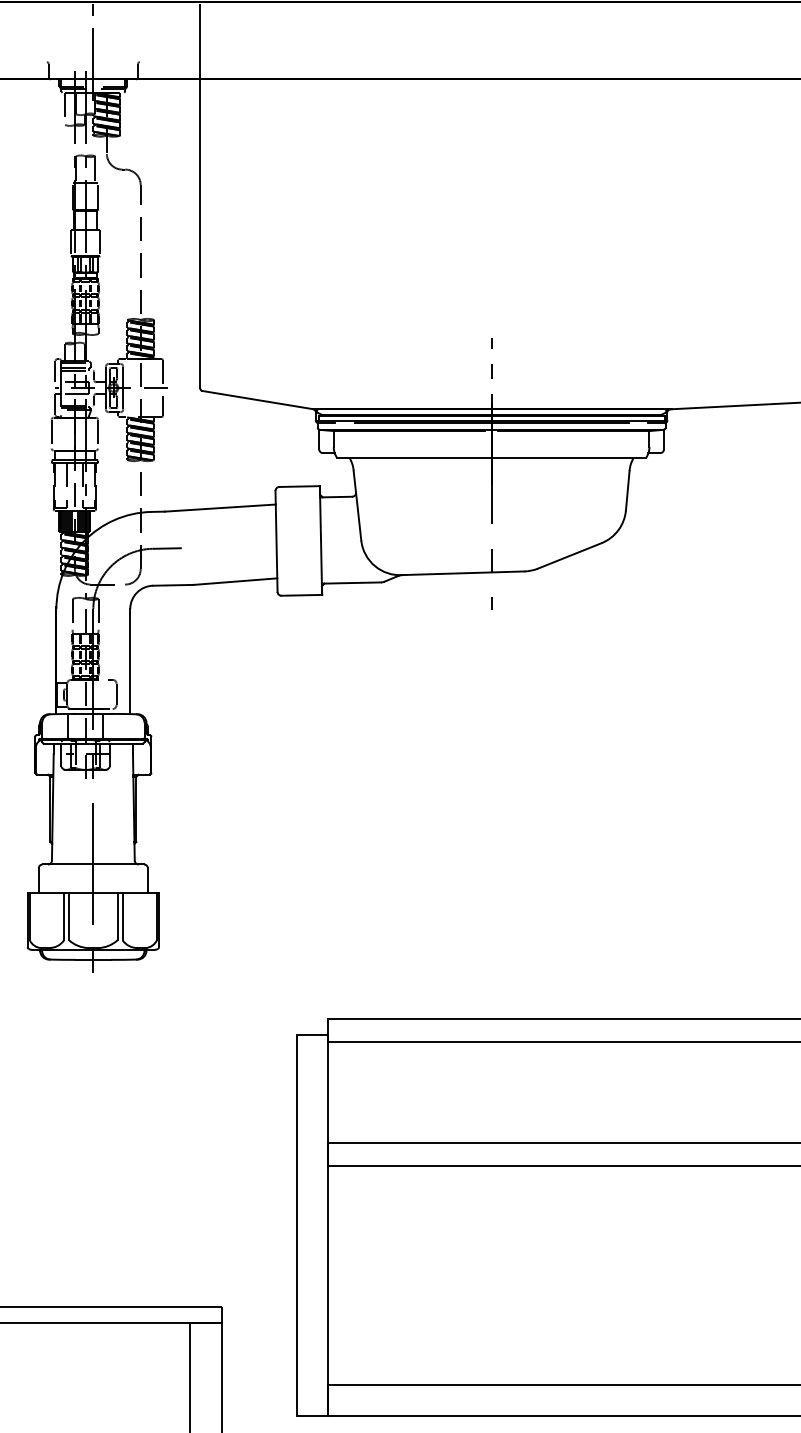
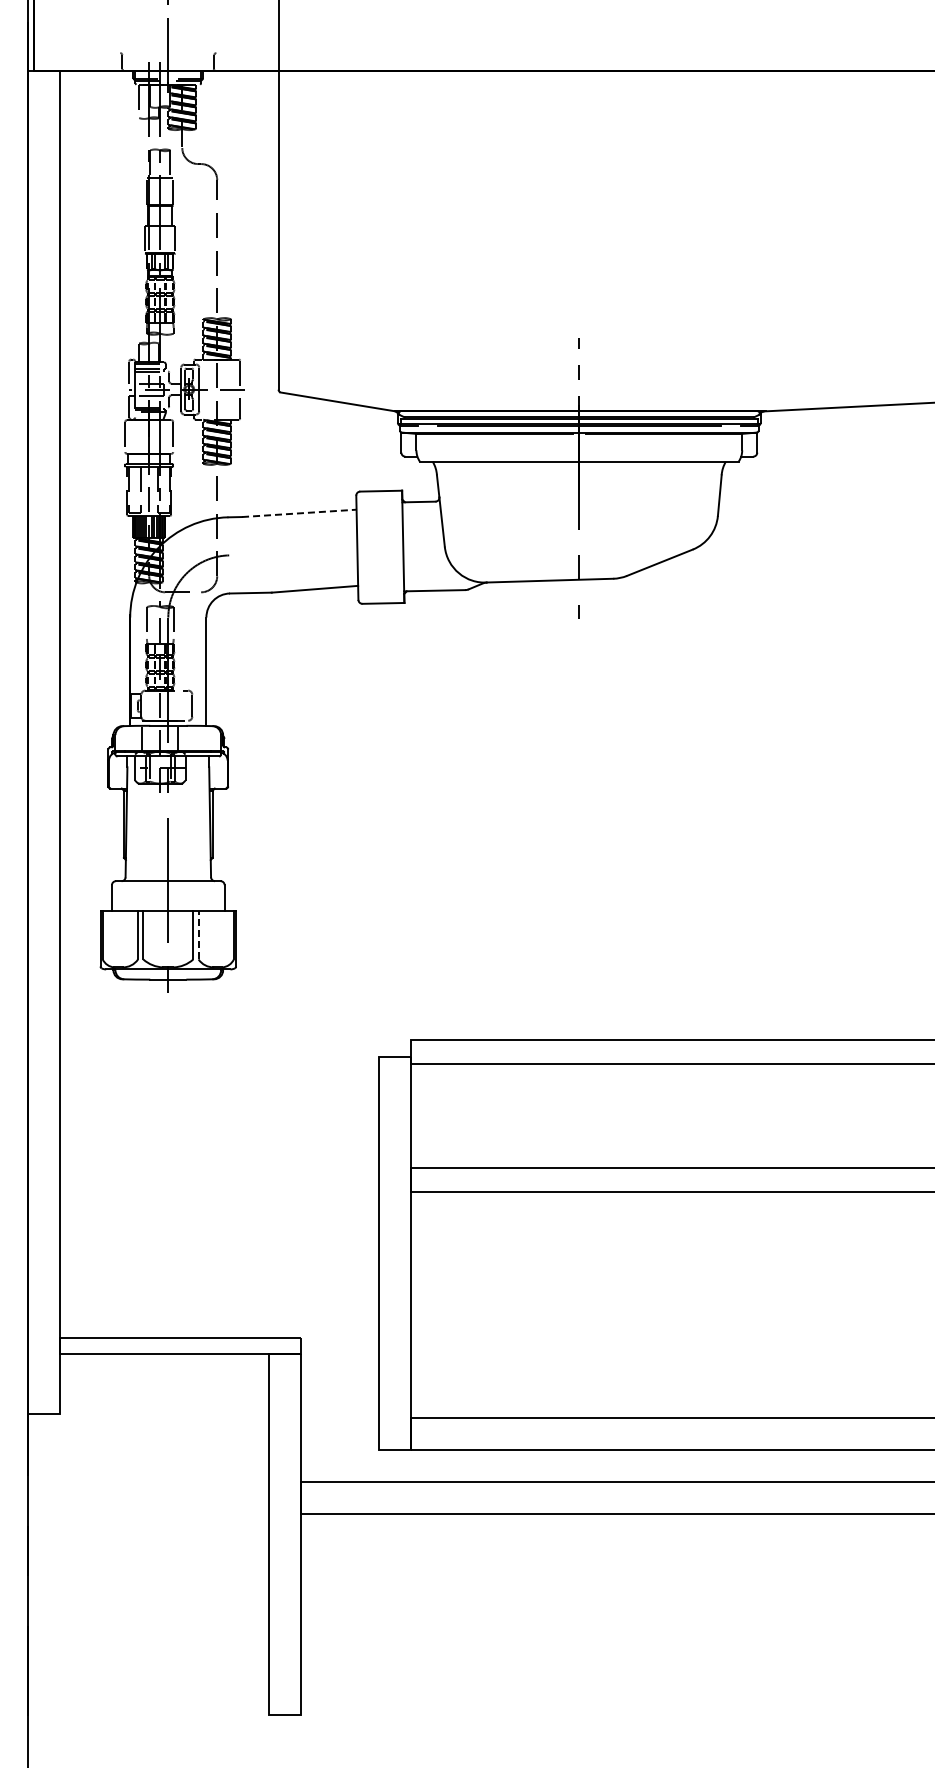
line: (220, 508) -> (299, 513), solid -> dashed
line: (167, 547) -> (244, 554), removed
line: (122, 916) -> (198, 934), solid -> dashed

